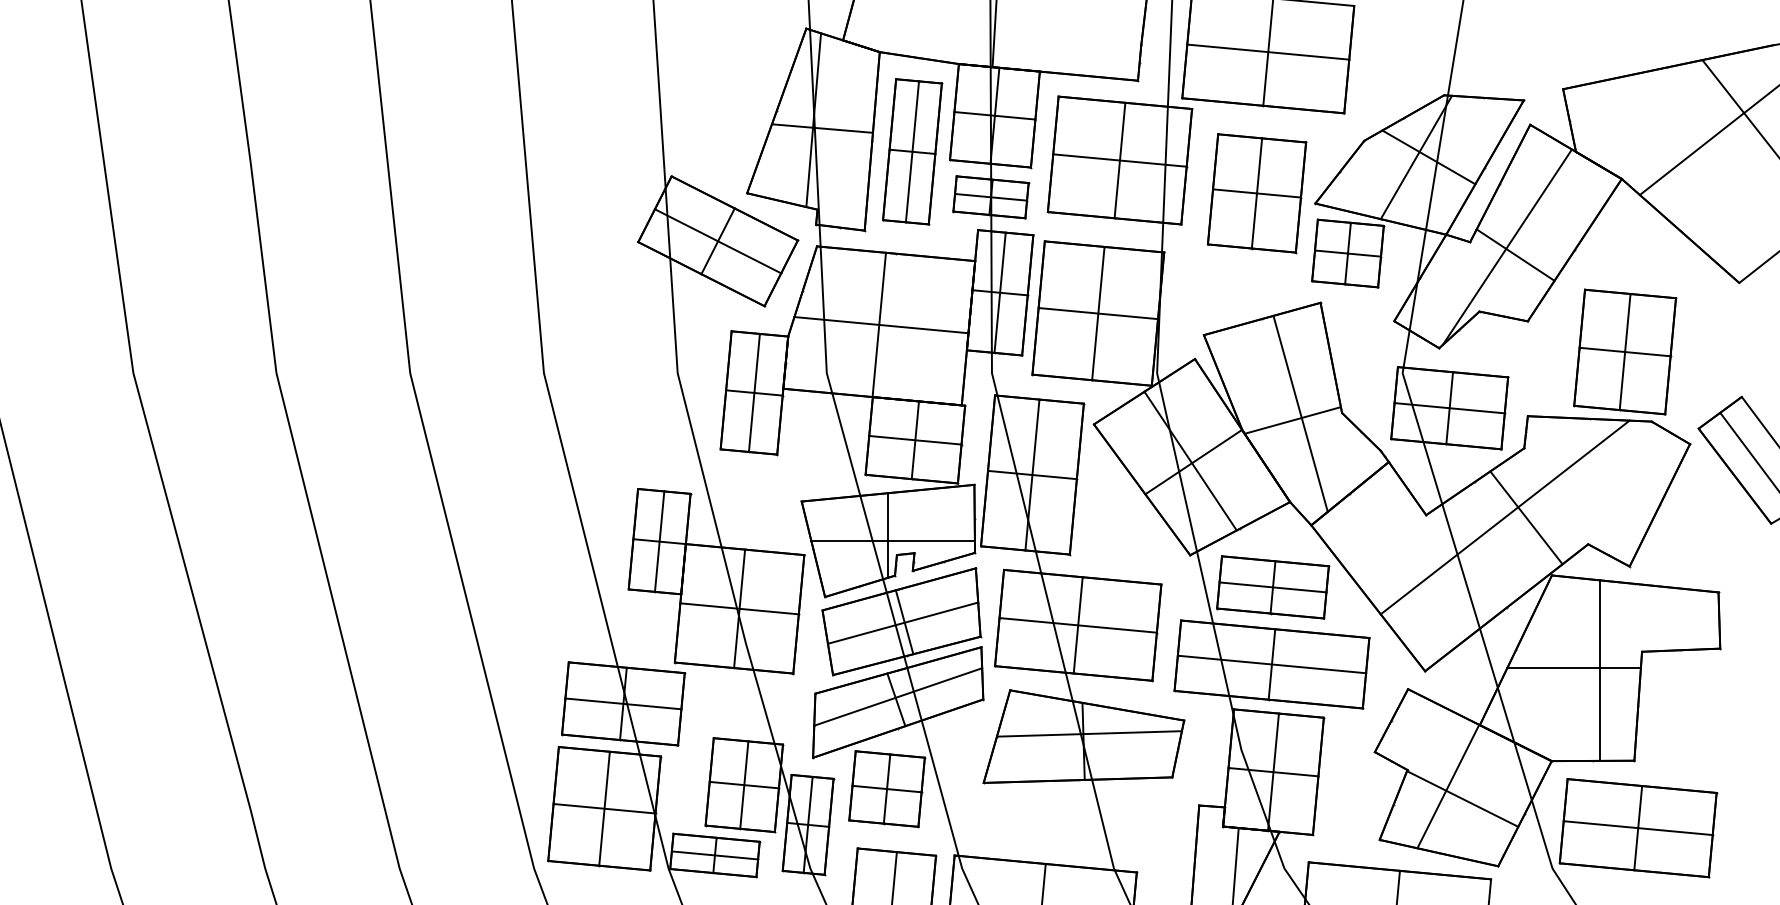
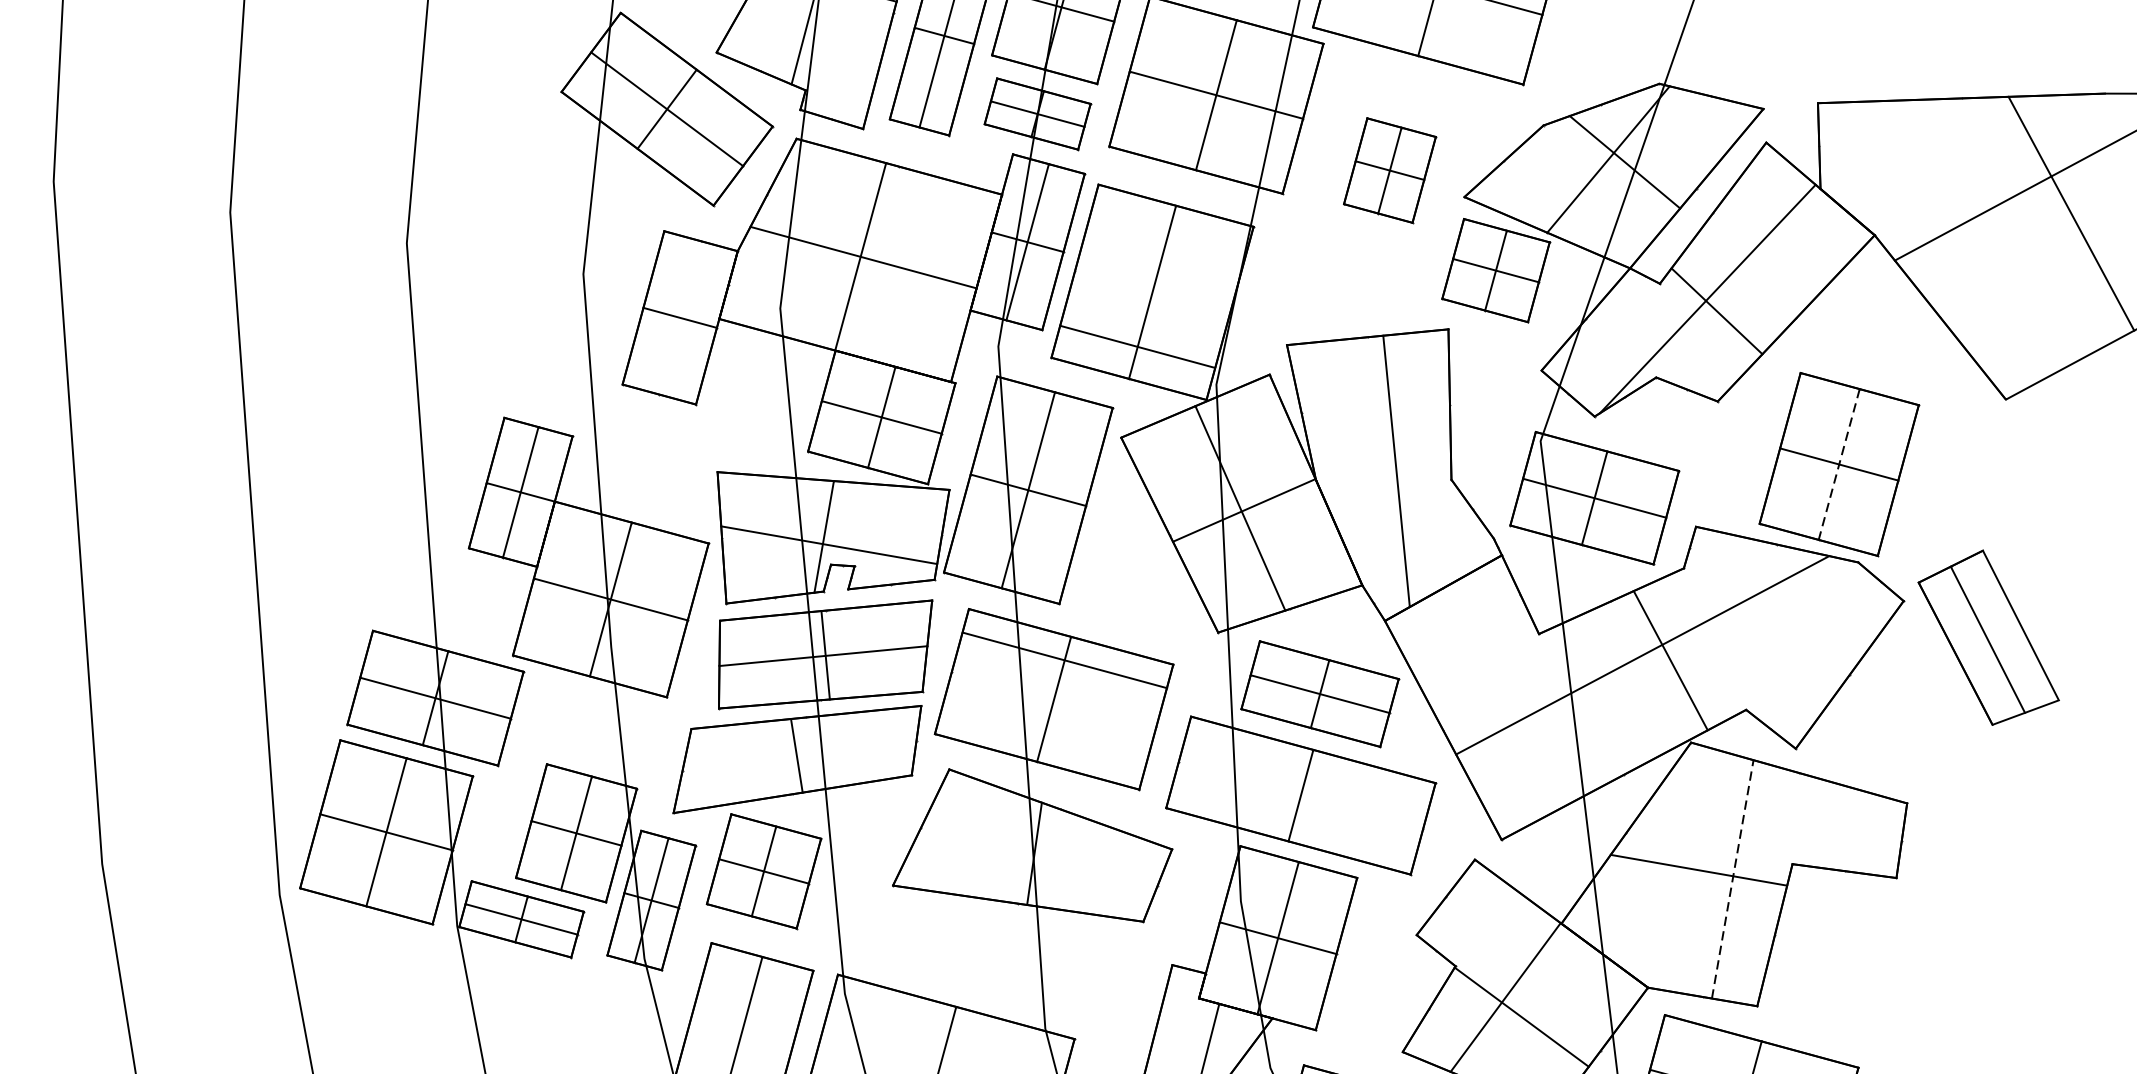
part: (1257, 193) -> (1390, 170), size x0.6
line: (1098, 313) -> (1137, 346), moved
line: (1625, 352) -> (1839, 465), solid -> dashed
line: (753, 392) -> (679, 317), removed
line: (1292, 420) -> (1384, 478), removed
line: (1077, 625) -> (1064, 660), moved
line: (1271, 664) -> (1300, 795), removed
line: (1600, 670) -> (1733, 879), solid -> dashed
line: (898, 696) -> (800, 751), removed
line: (1088, 733) -> (1042, 844), removed

